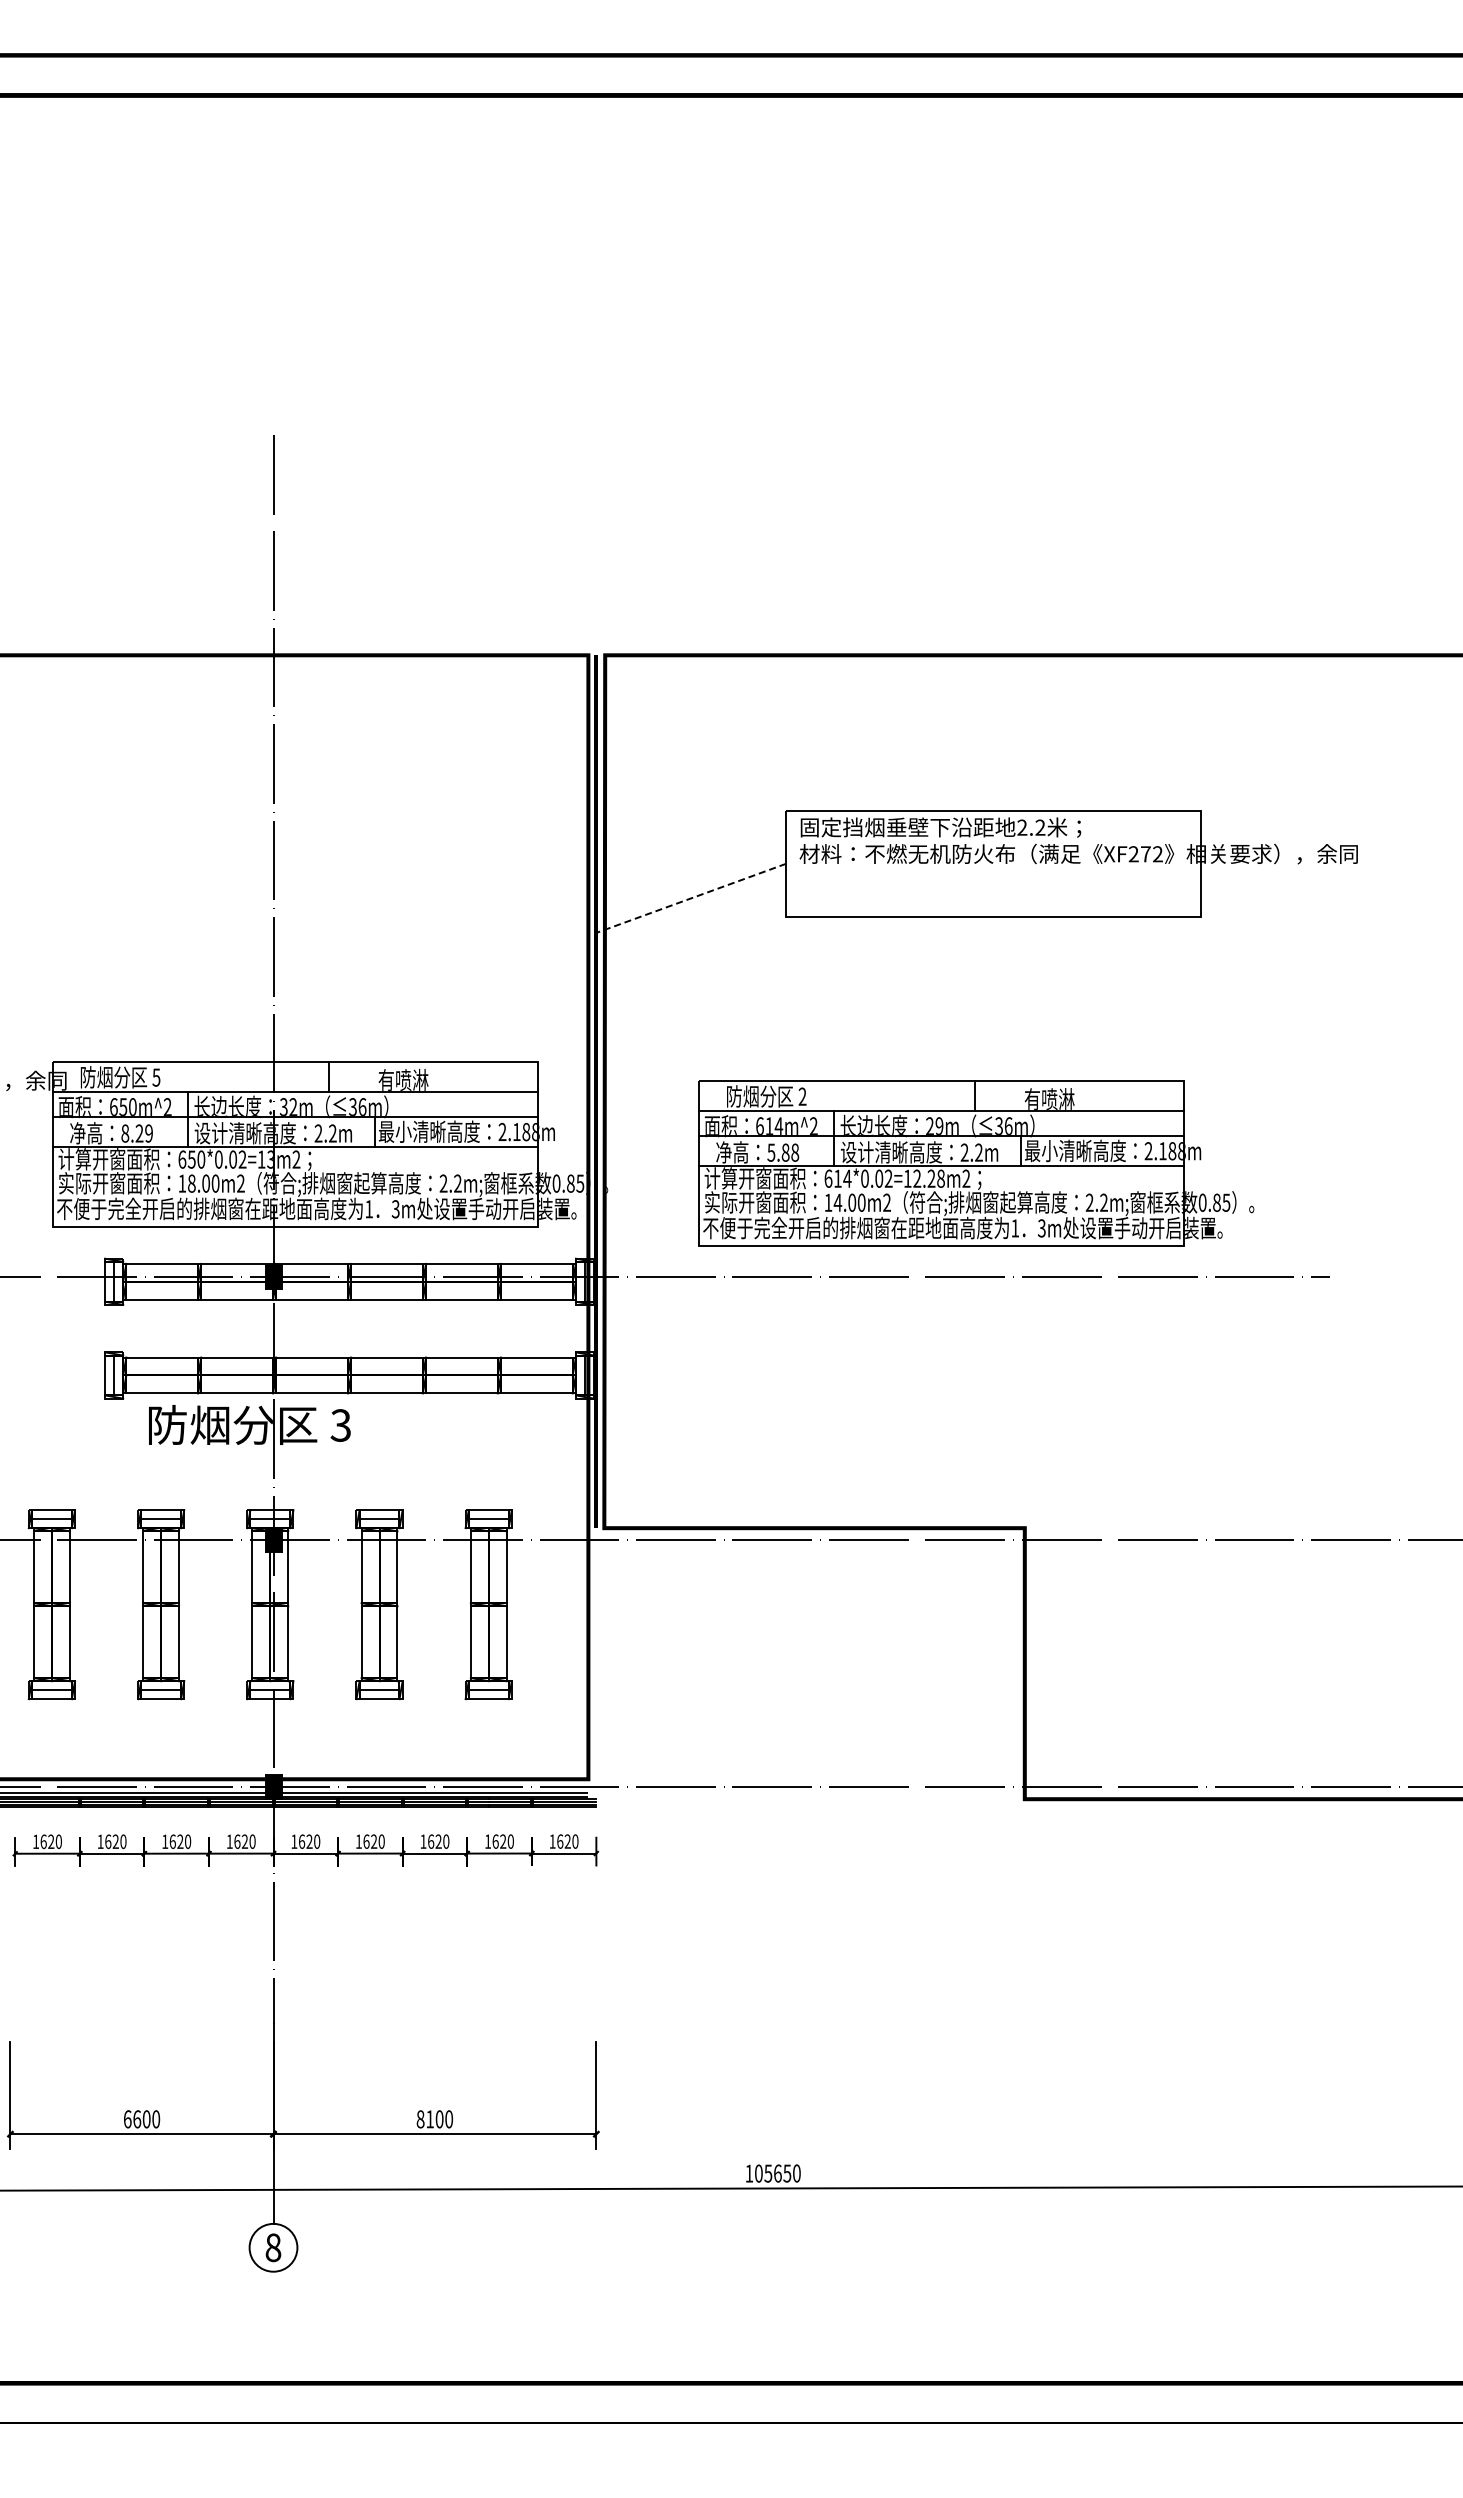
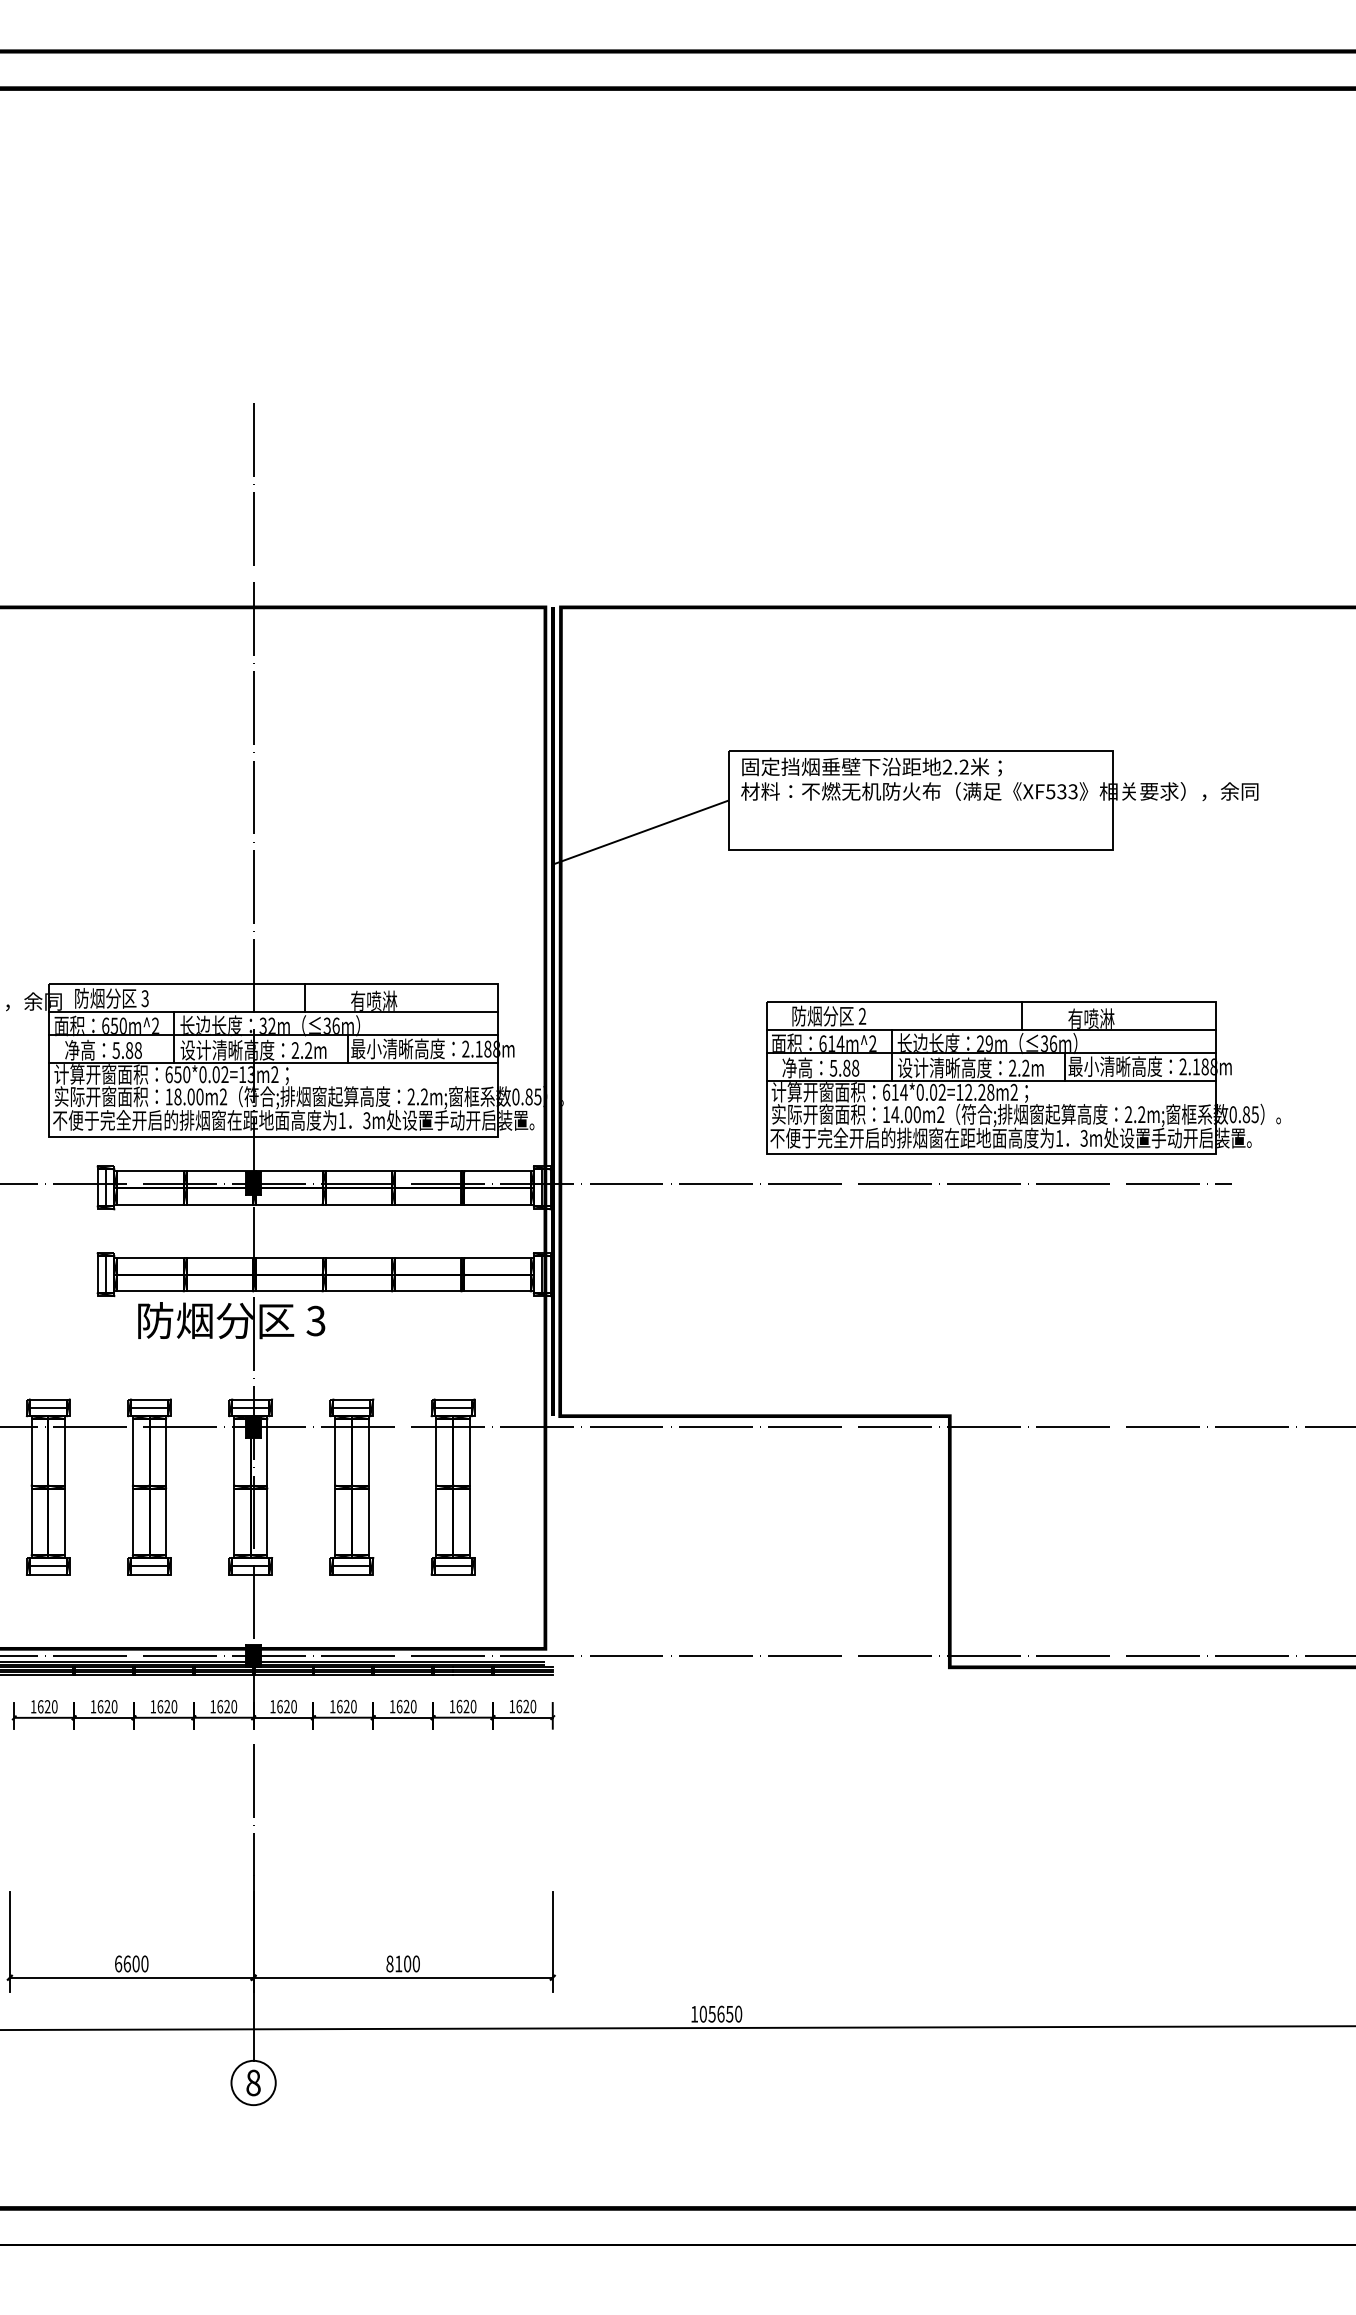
text: (1145, 854) -> (1061, 791), XF272 -> XF533
line: (691, 898) -> (640, 832), dashed -> solid
text: (156, 1076) -> (145, 997), 5 -> 3
text: (136, 1133) -> (126, 1050), 8.29 -> 5.88
part: (976, 1163) -> (1023, 1078), moved

